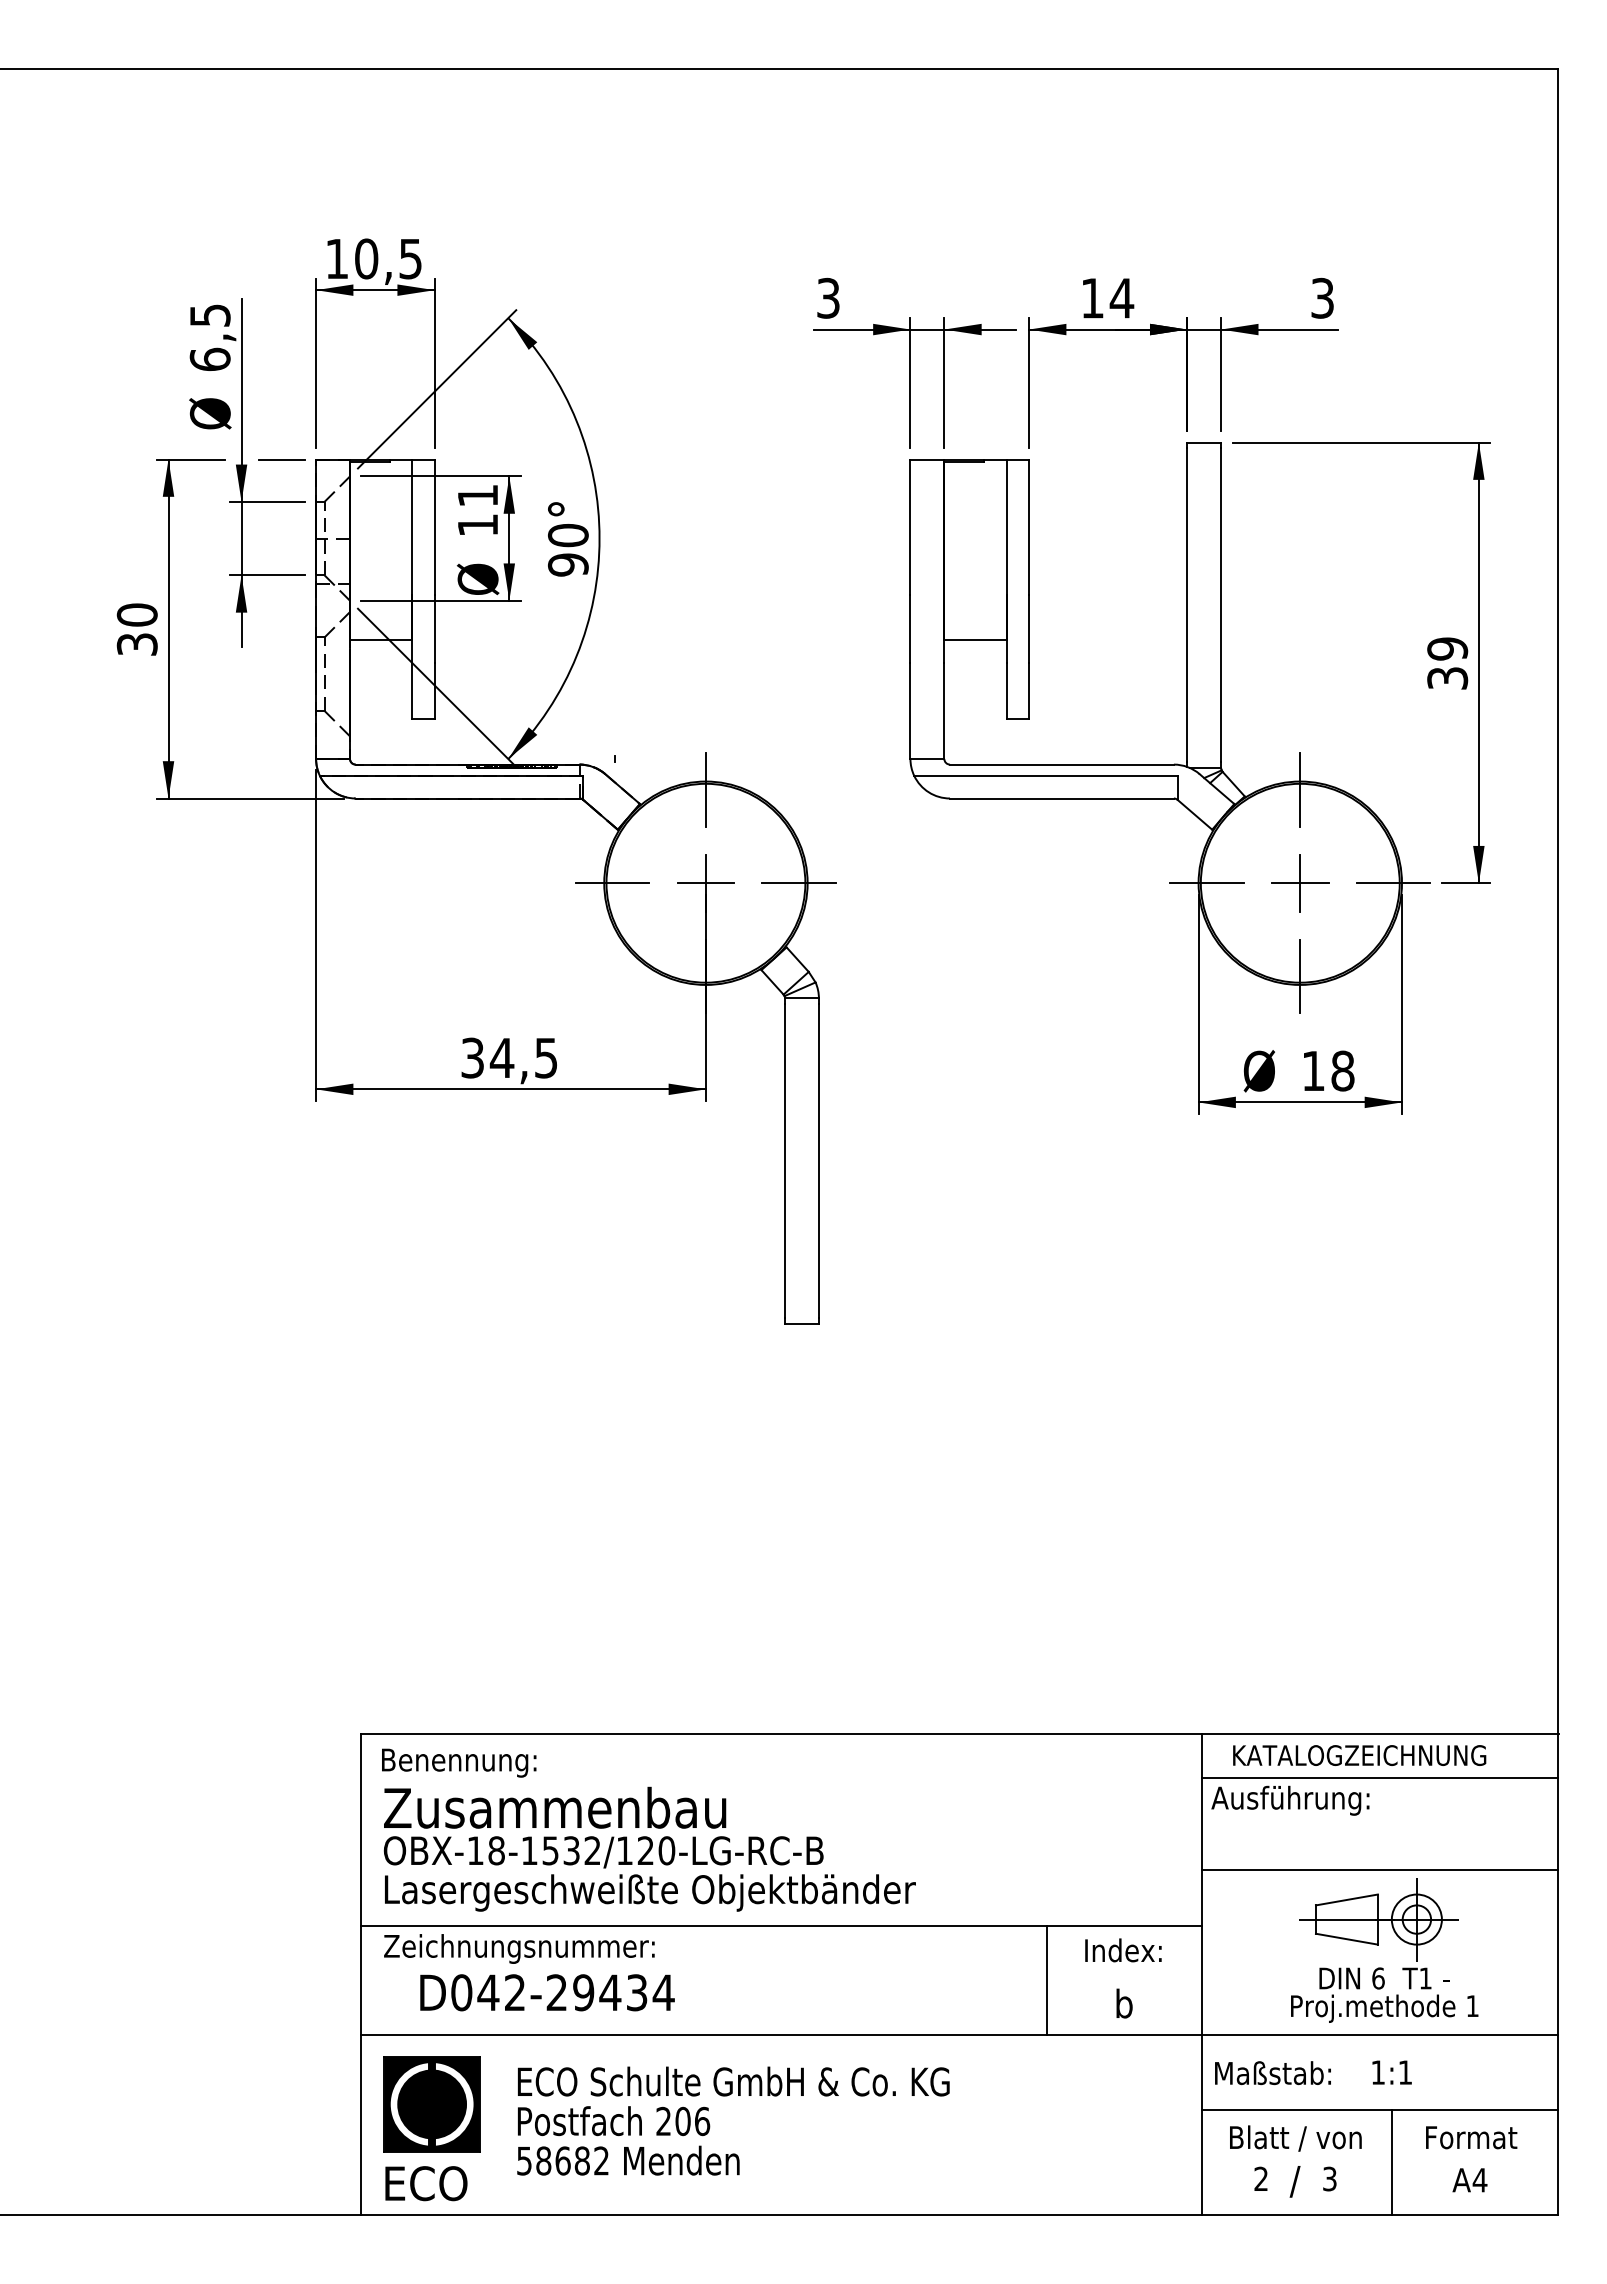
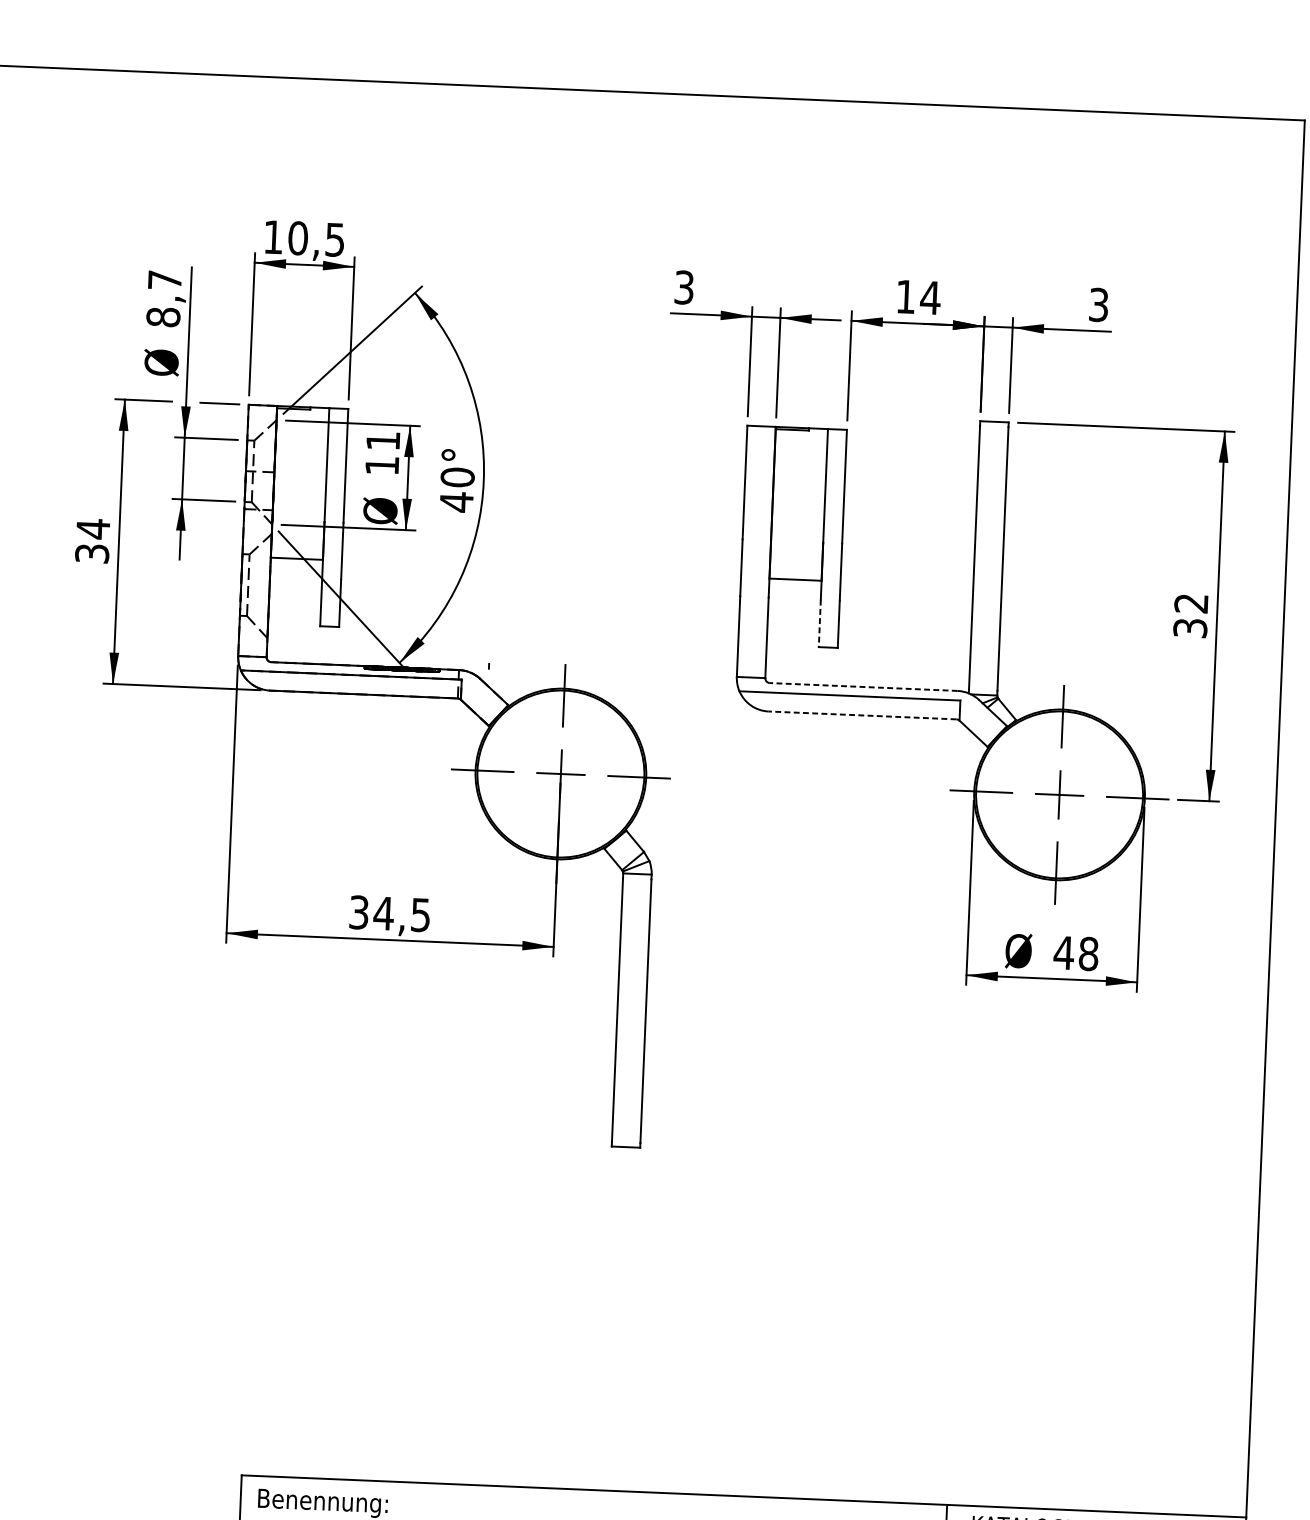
text: (209, 337) -> (163, 298), 6,5 -> 8,7
text: (567, 564) -> (455, 501), 90° -> 40°
text: (136, 615) -> (92, 529), 30 -> 34
text: (1447, 648) -> (1191, 603), 39 -> 32
line: (1006, 691) -> (819, 623), solid -> dashed
line: (1061, 764) -> (863, 686), solid -> dashed
line: (1061, 798) -> (862, 715), solid -> dashed
text: (1313, 1070) -> (1064, 952), 18 -> 48

